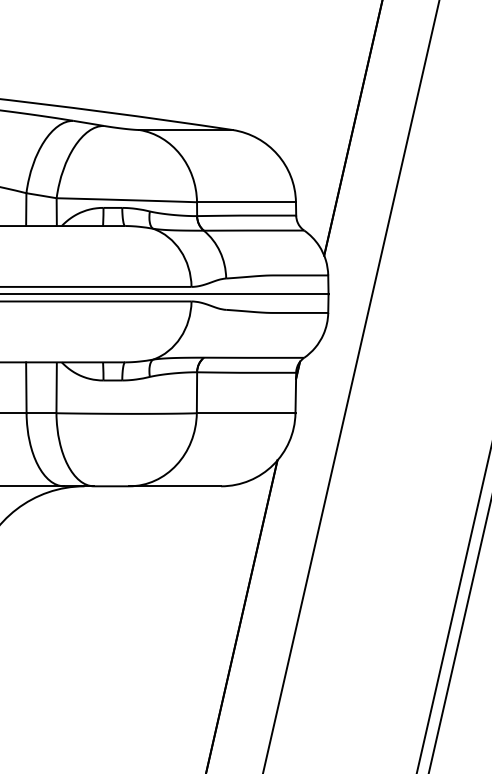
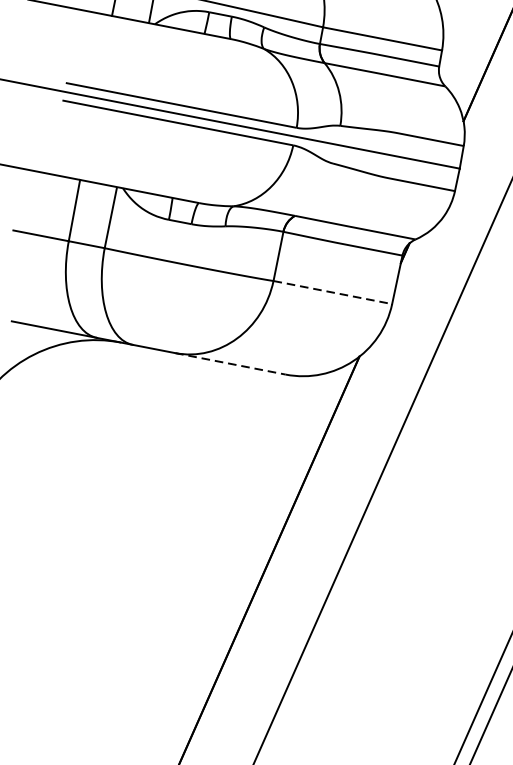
line: (246, 413) -> (333, 292), solid -> dashed
line: (175, 486) -> (230, 364), solid -> dashed

